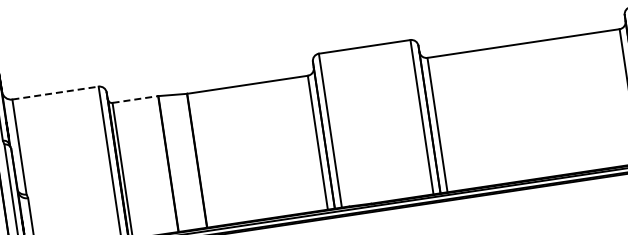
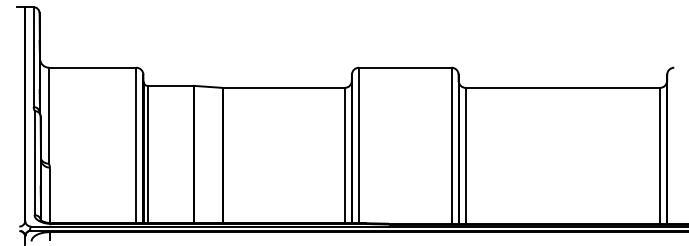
line: (55, 92) -> (92, 67), dashed -> solid
line: (136, 99) -> (171, 85), dashed -> solid

